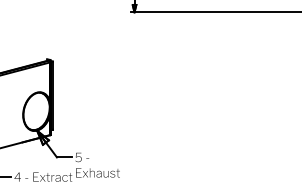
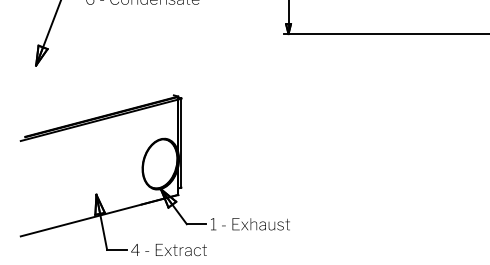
text: (105, 165) -> (250, 234), 5 -> 1

